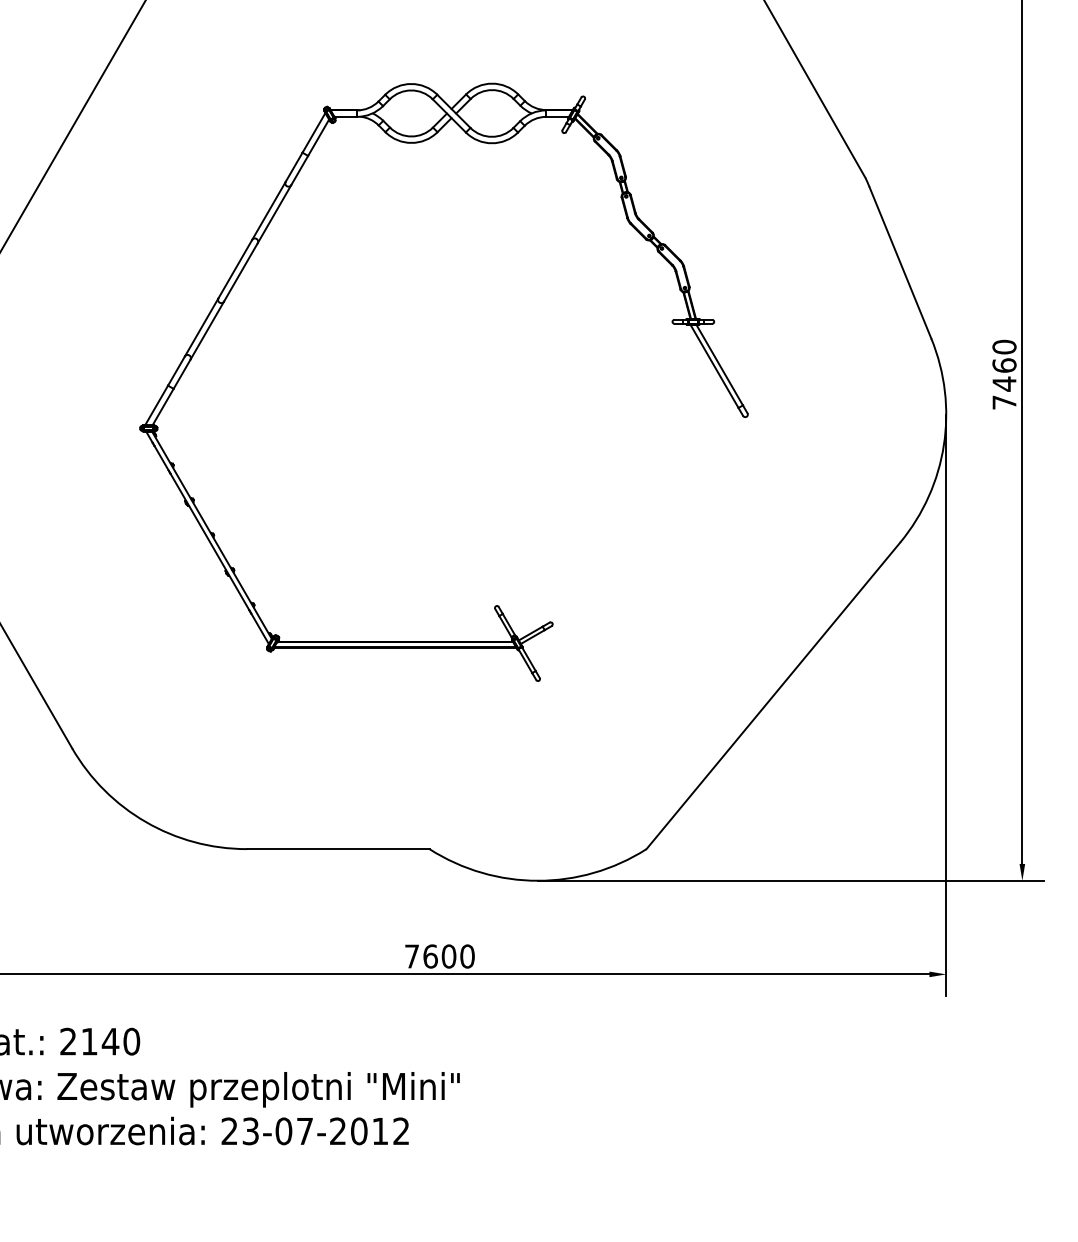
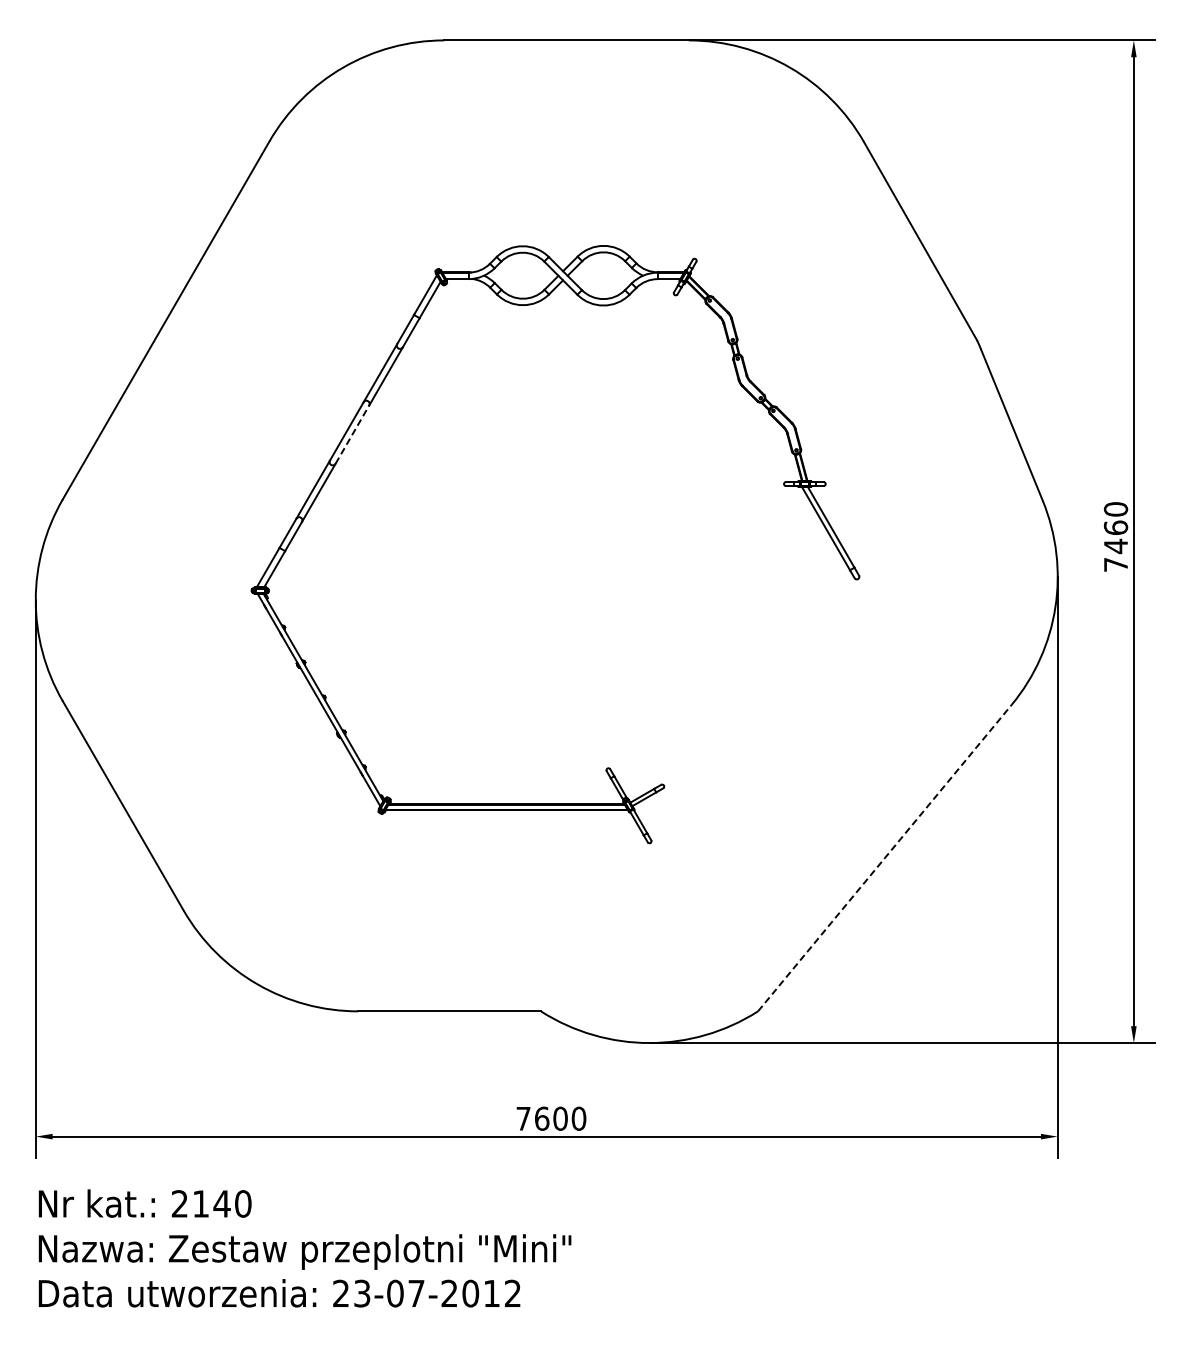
line: (241, 272) -> (352, 434), solid -> dashed
line: (773, 696) -> (884, 858), solid -> dashed

